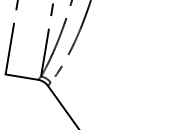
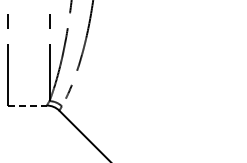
line: (22, 77) -> (27, 105), solid -> dashed

